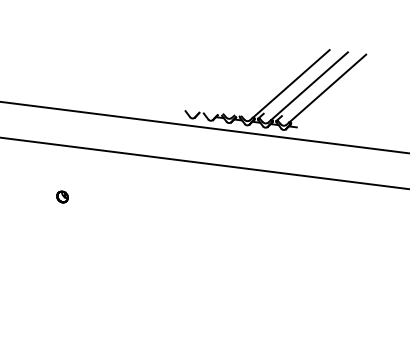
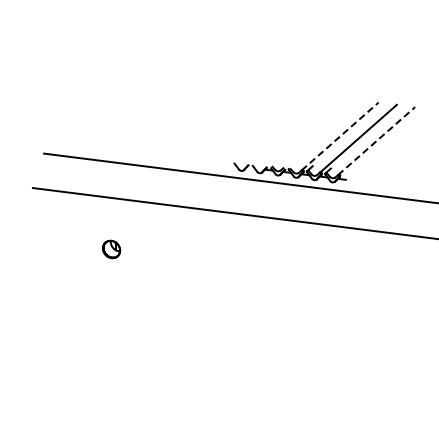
line: (291, 84) -> (340, 136), solid -> dashed
line: (327, 88) -> (376, 140), solid -> dashed
part: (62, 197) -> (111, 249), size x1.6

